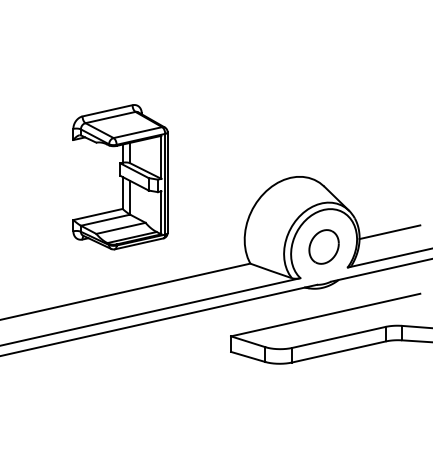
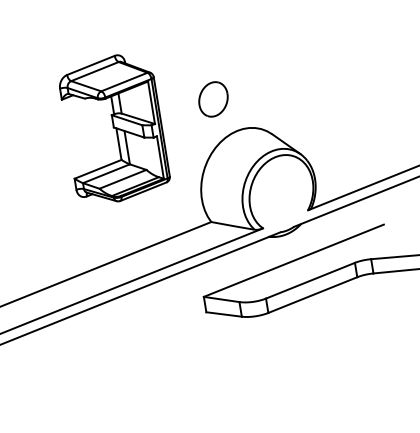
part: (120, 177) -> (114, 129), moved
line: (389, 232) -> (343, 169), removed
part: (323, 246) -> (212, 99), moved

